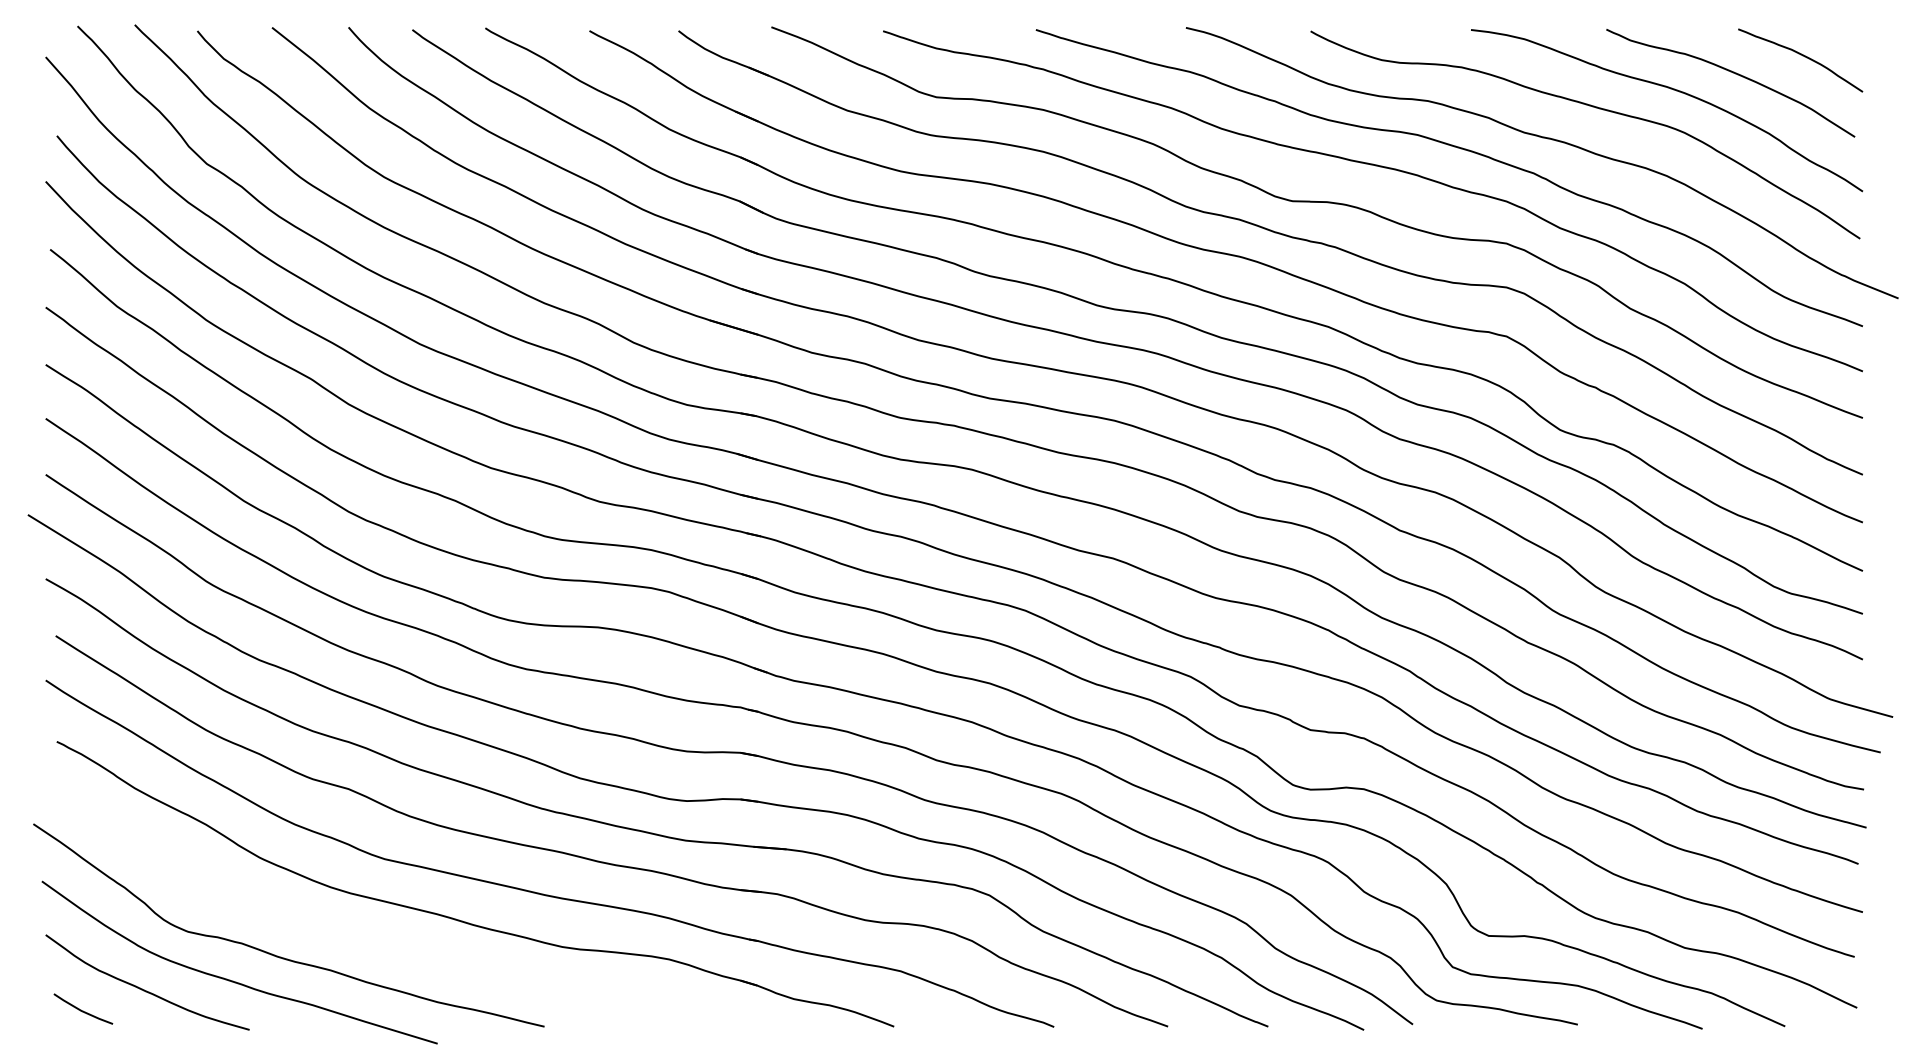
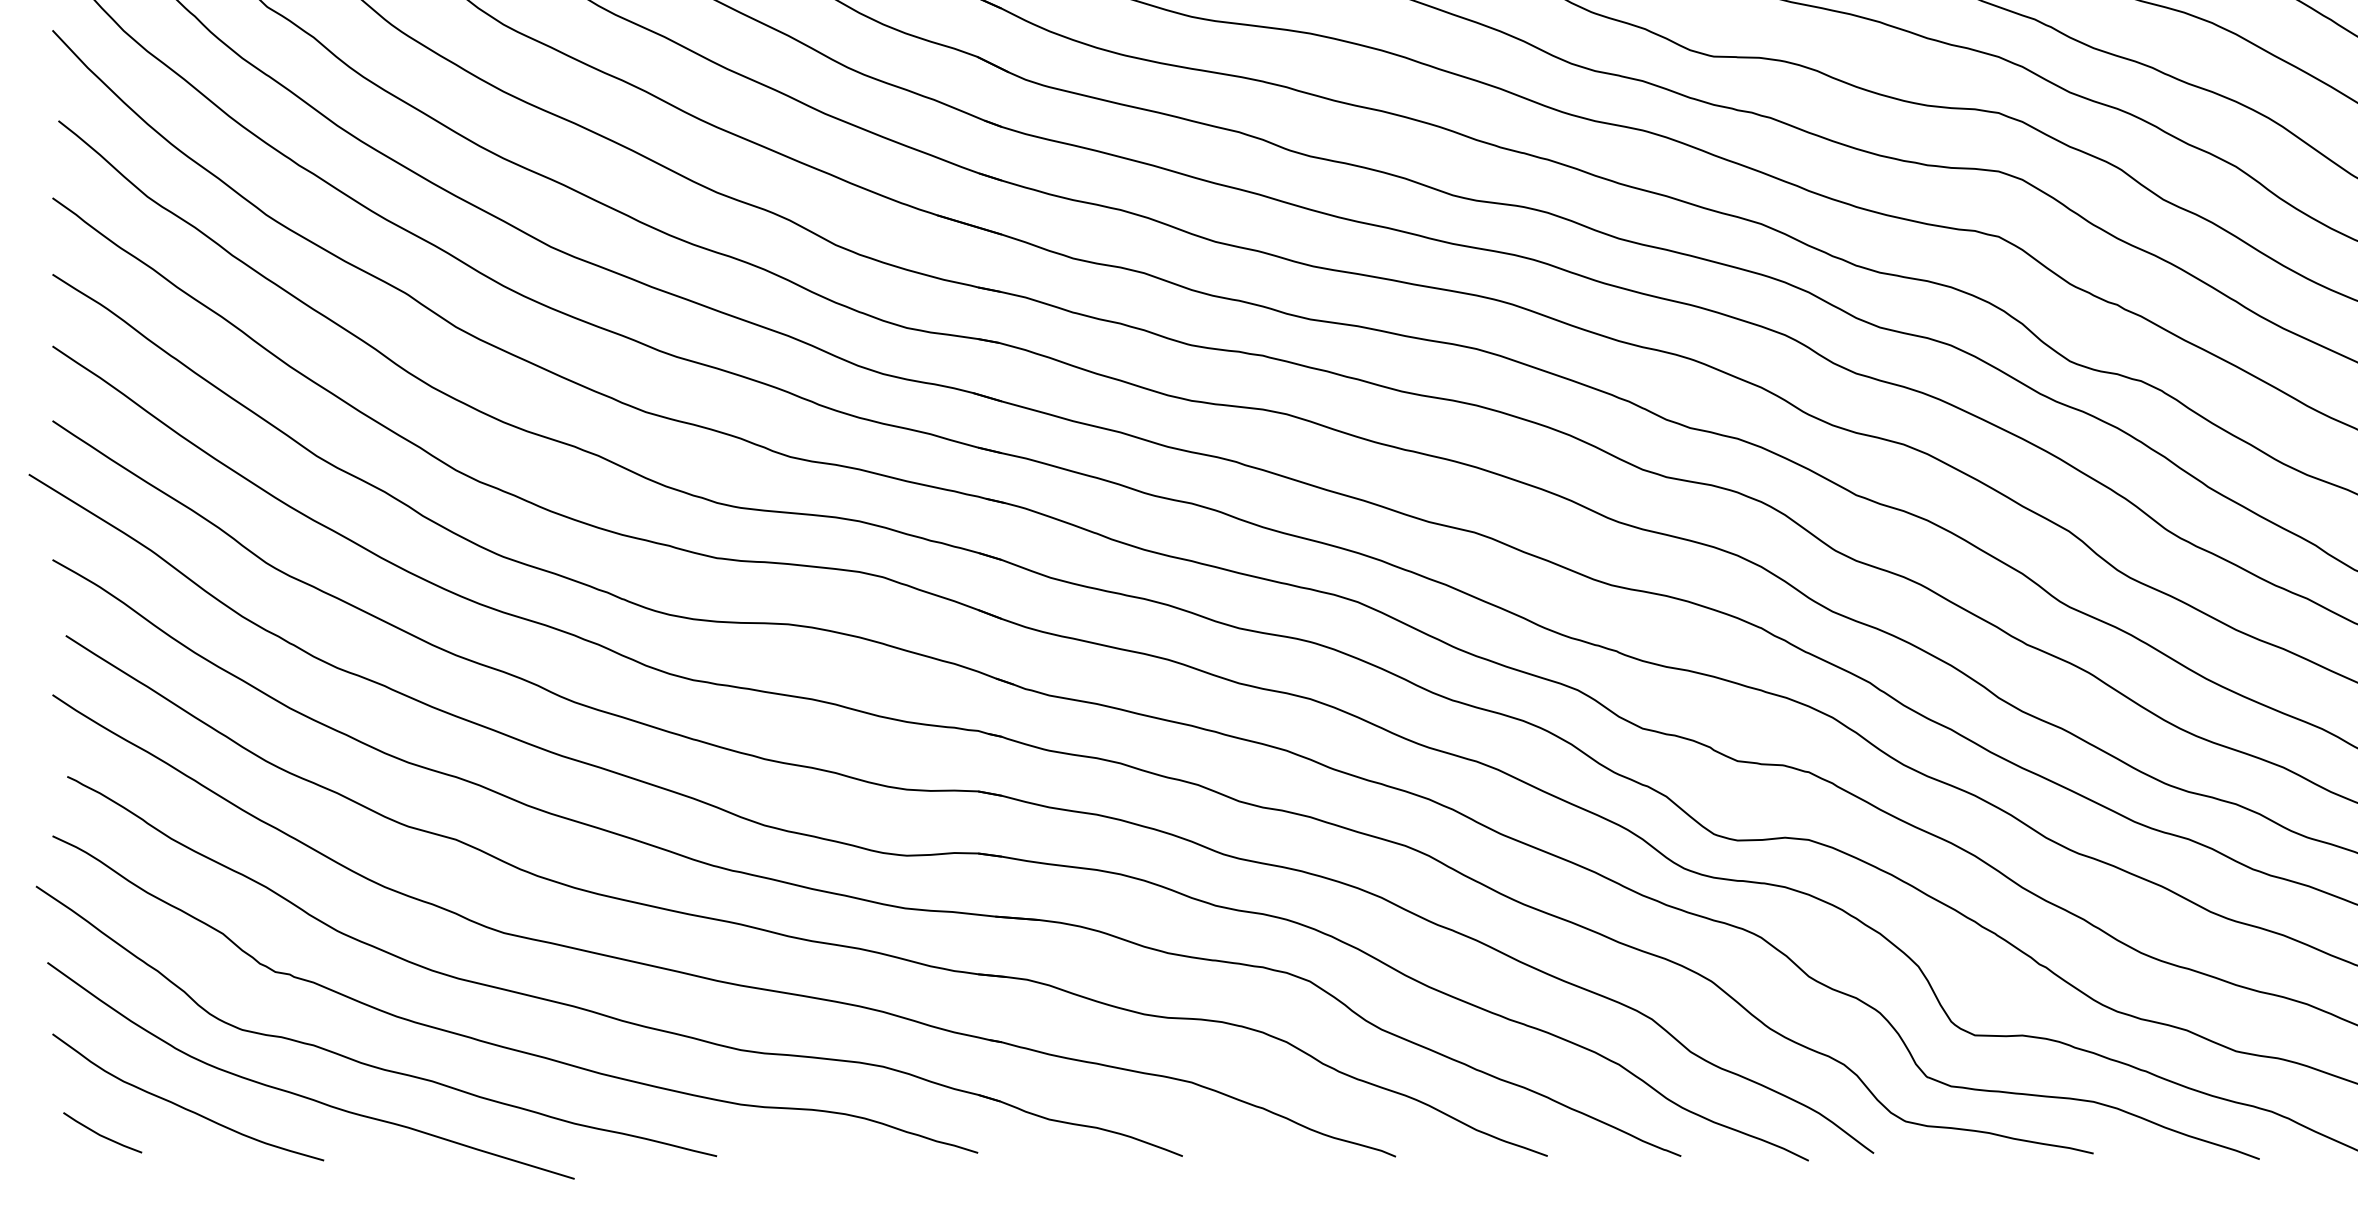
curve: (384, 943) -> (503, 1045), added

